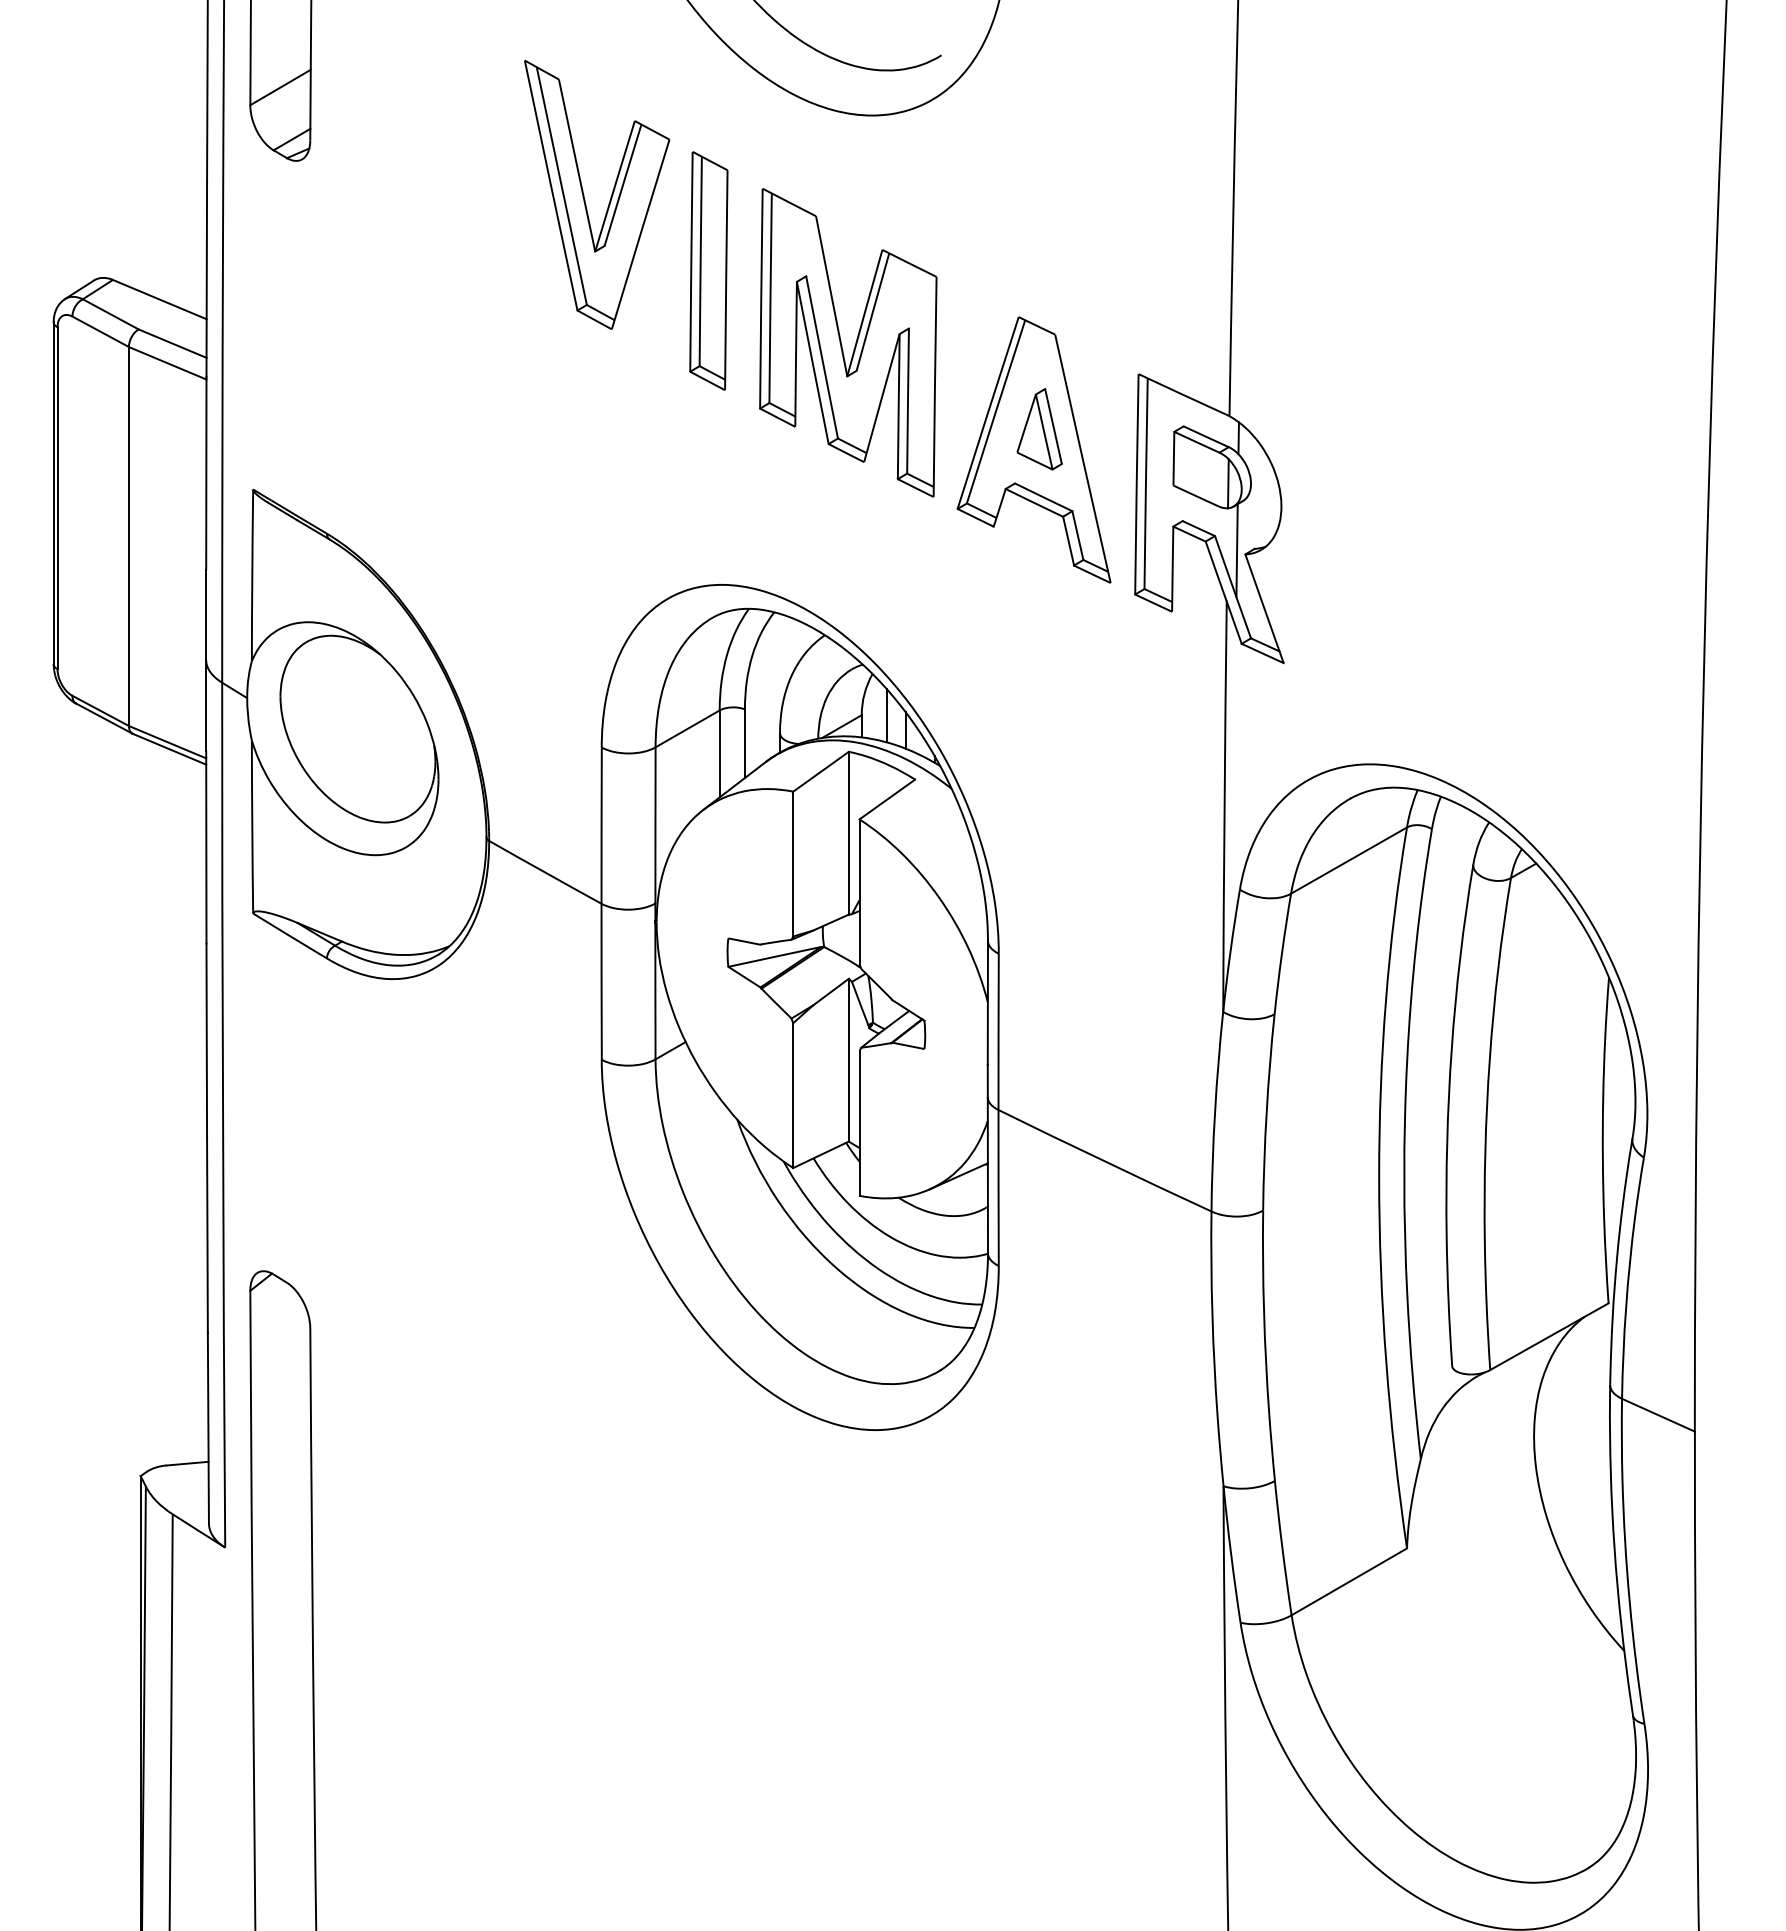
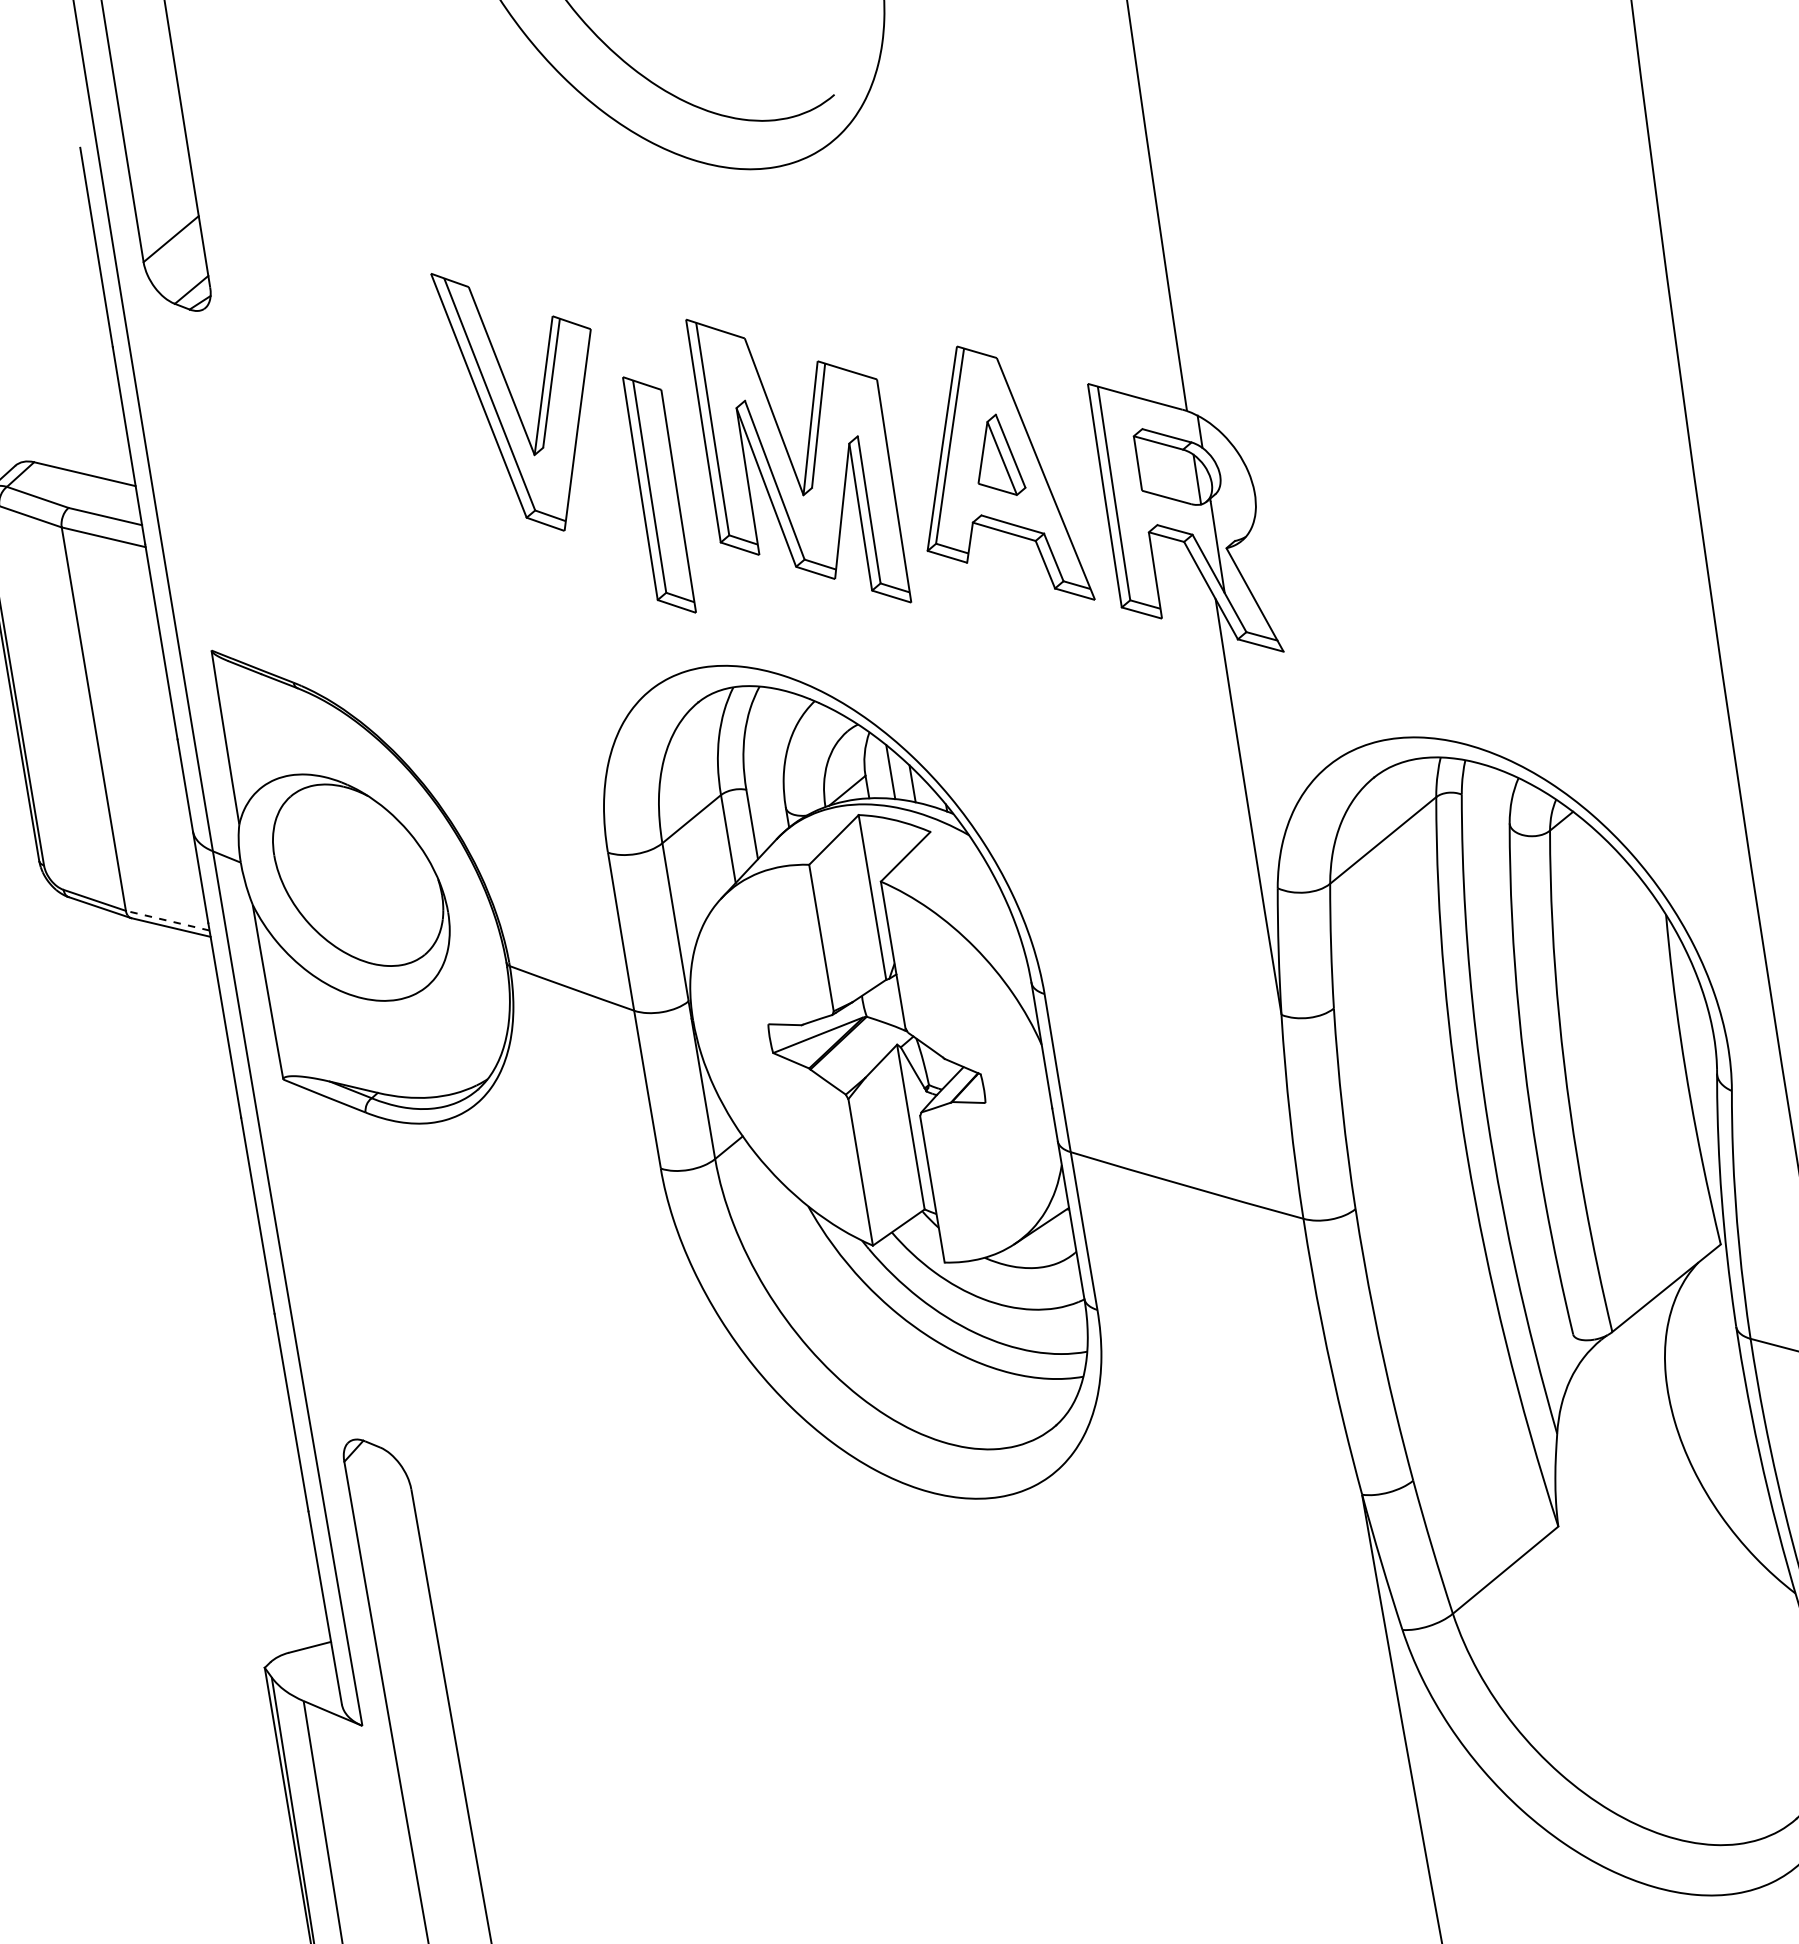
part: (584, 194) -> (514, 399), moved
part: (708, 270) -> (659, 494), moved
part: (842, 345) -> (793, 464), moved
line: (167, 742) -> (167, 921), solid -> dashed

